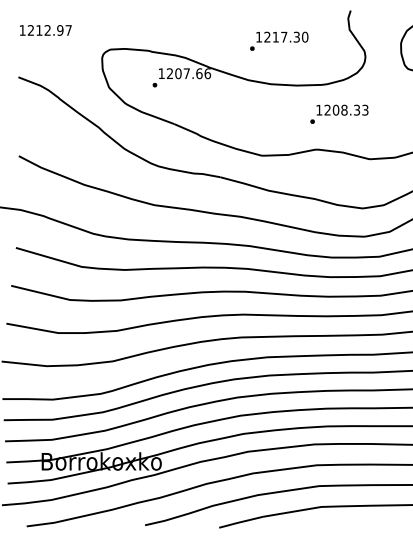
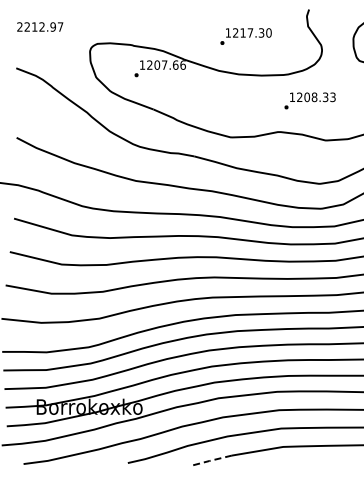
text: (22, 29) -> (19, 26), 1212.97 -> 2212.97
text: (338, 113) -> (309, 100), moved
line: (241, 522) -> (212, 460), solid -> dashed

